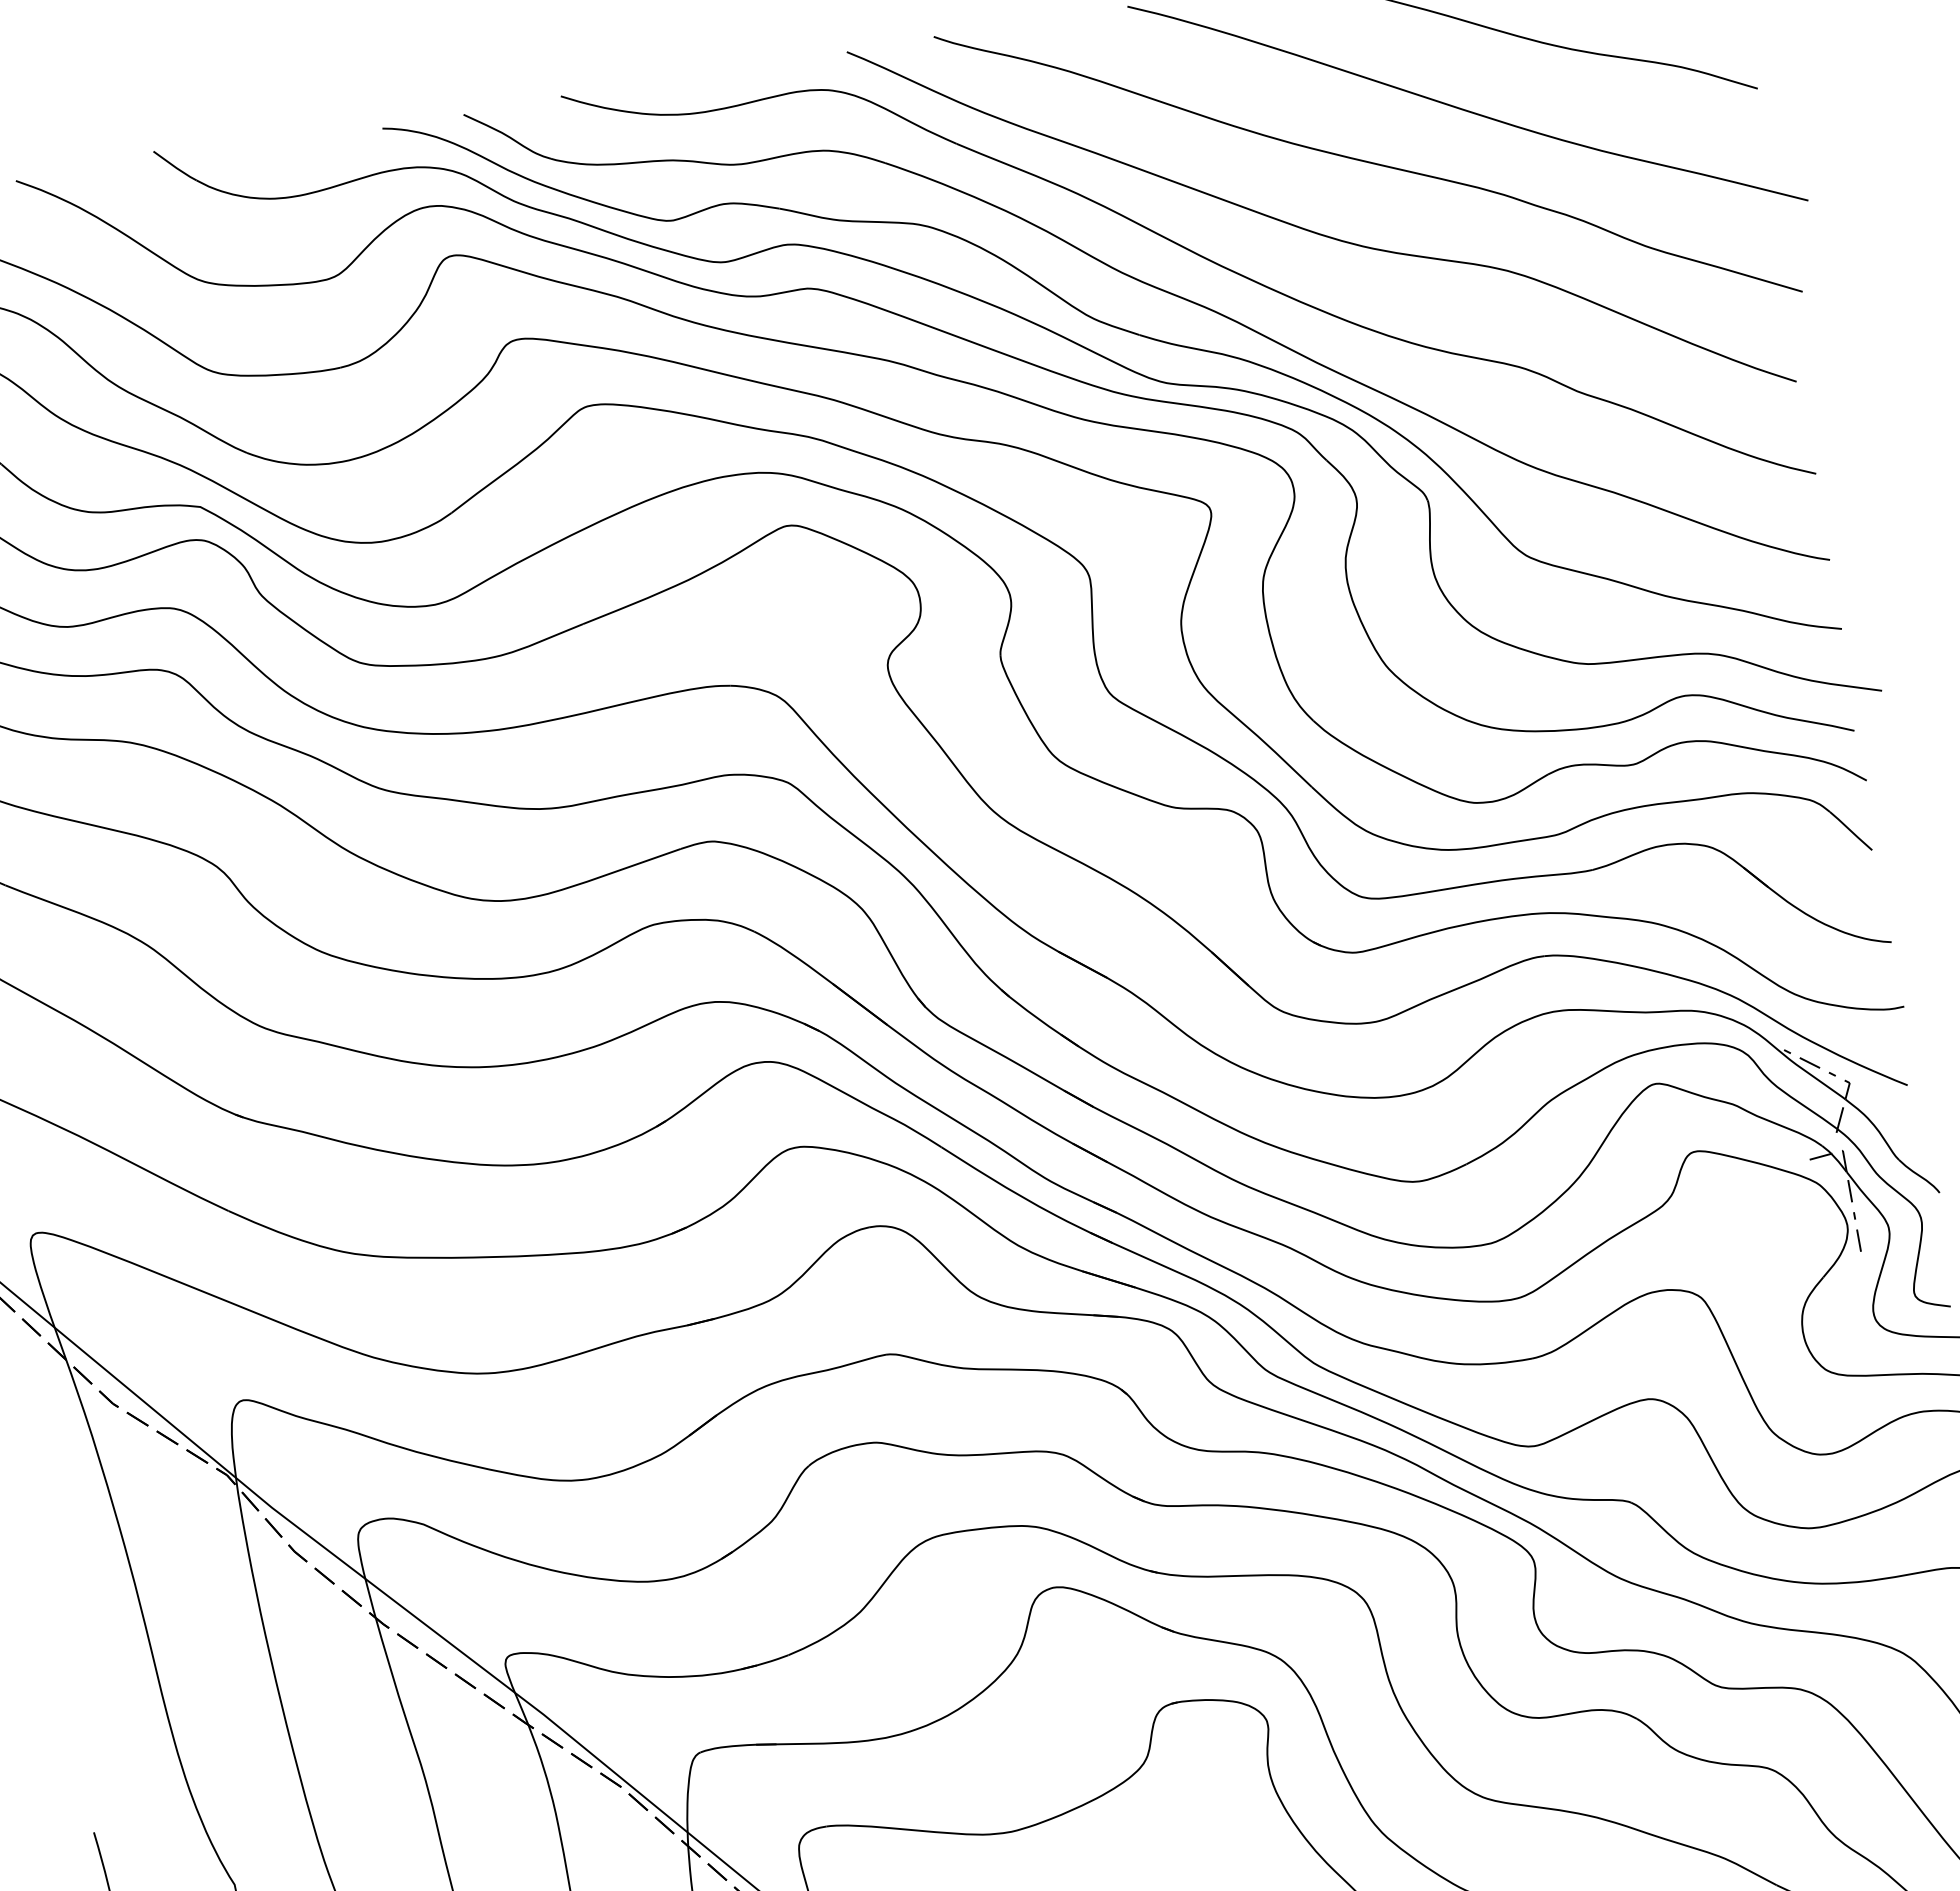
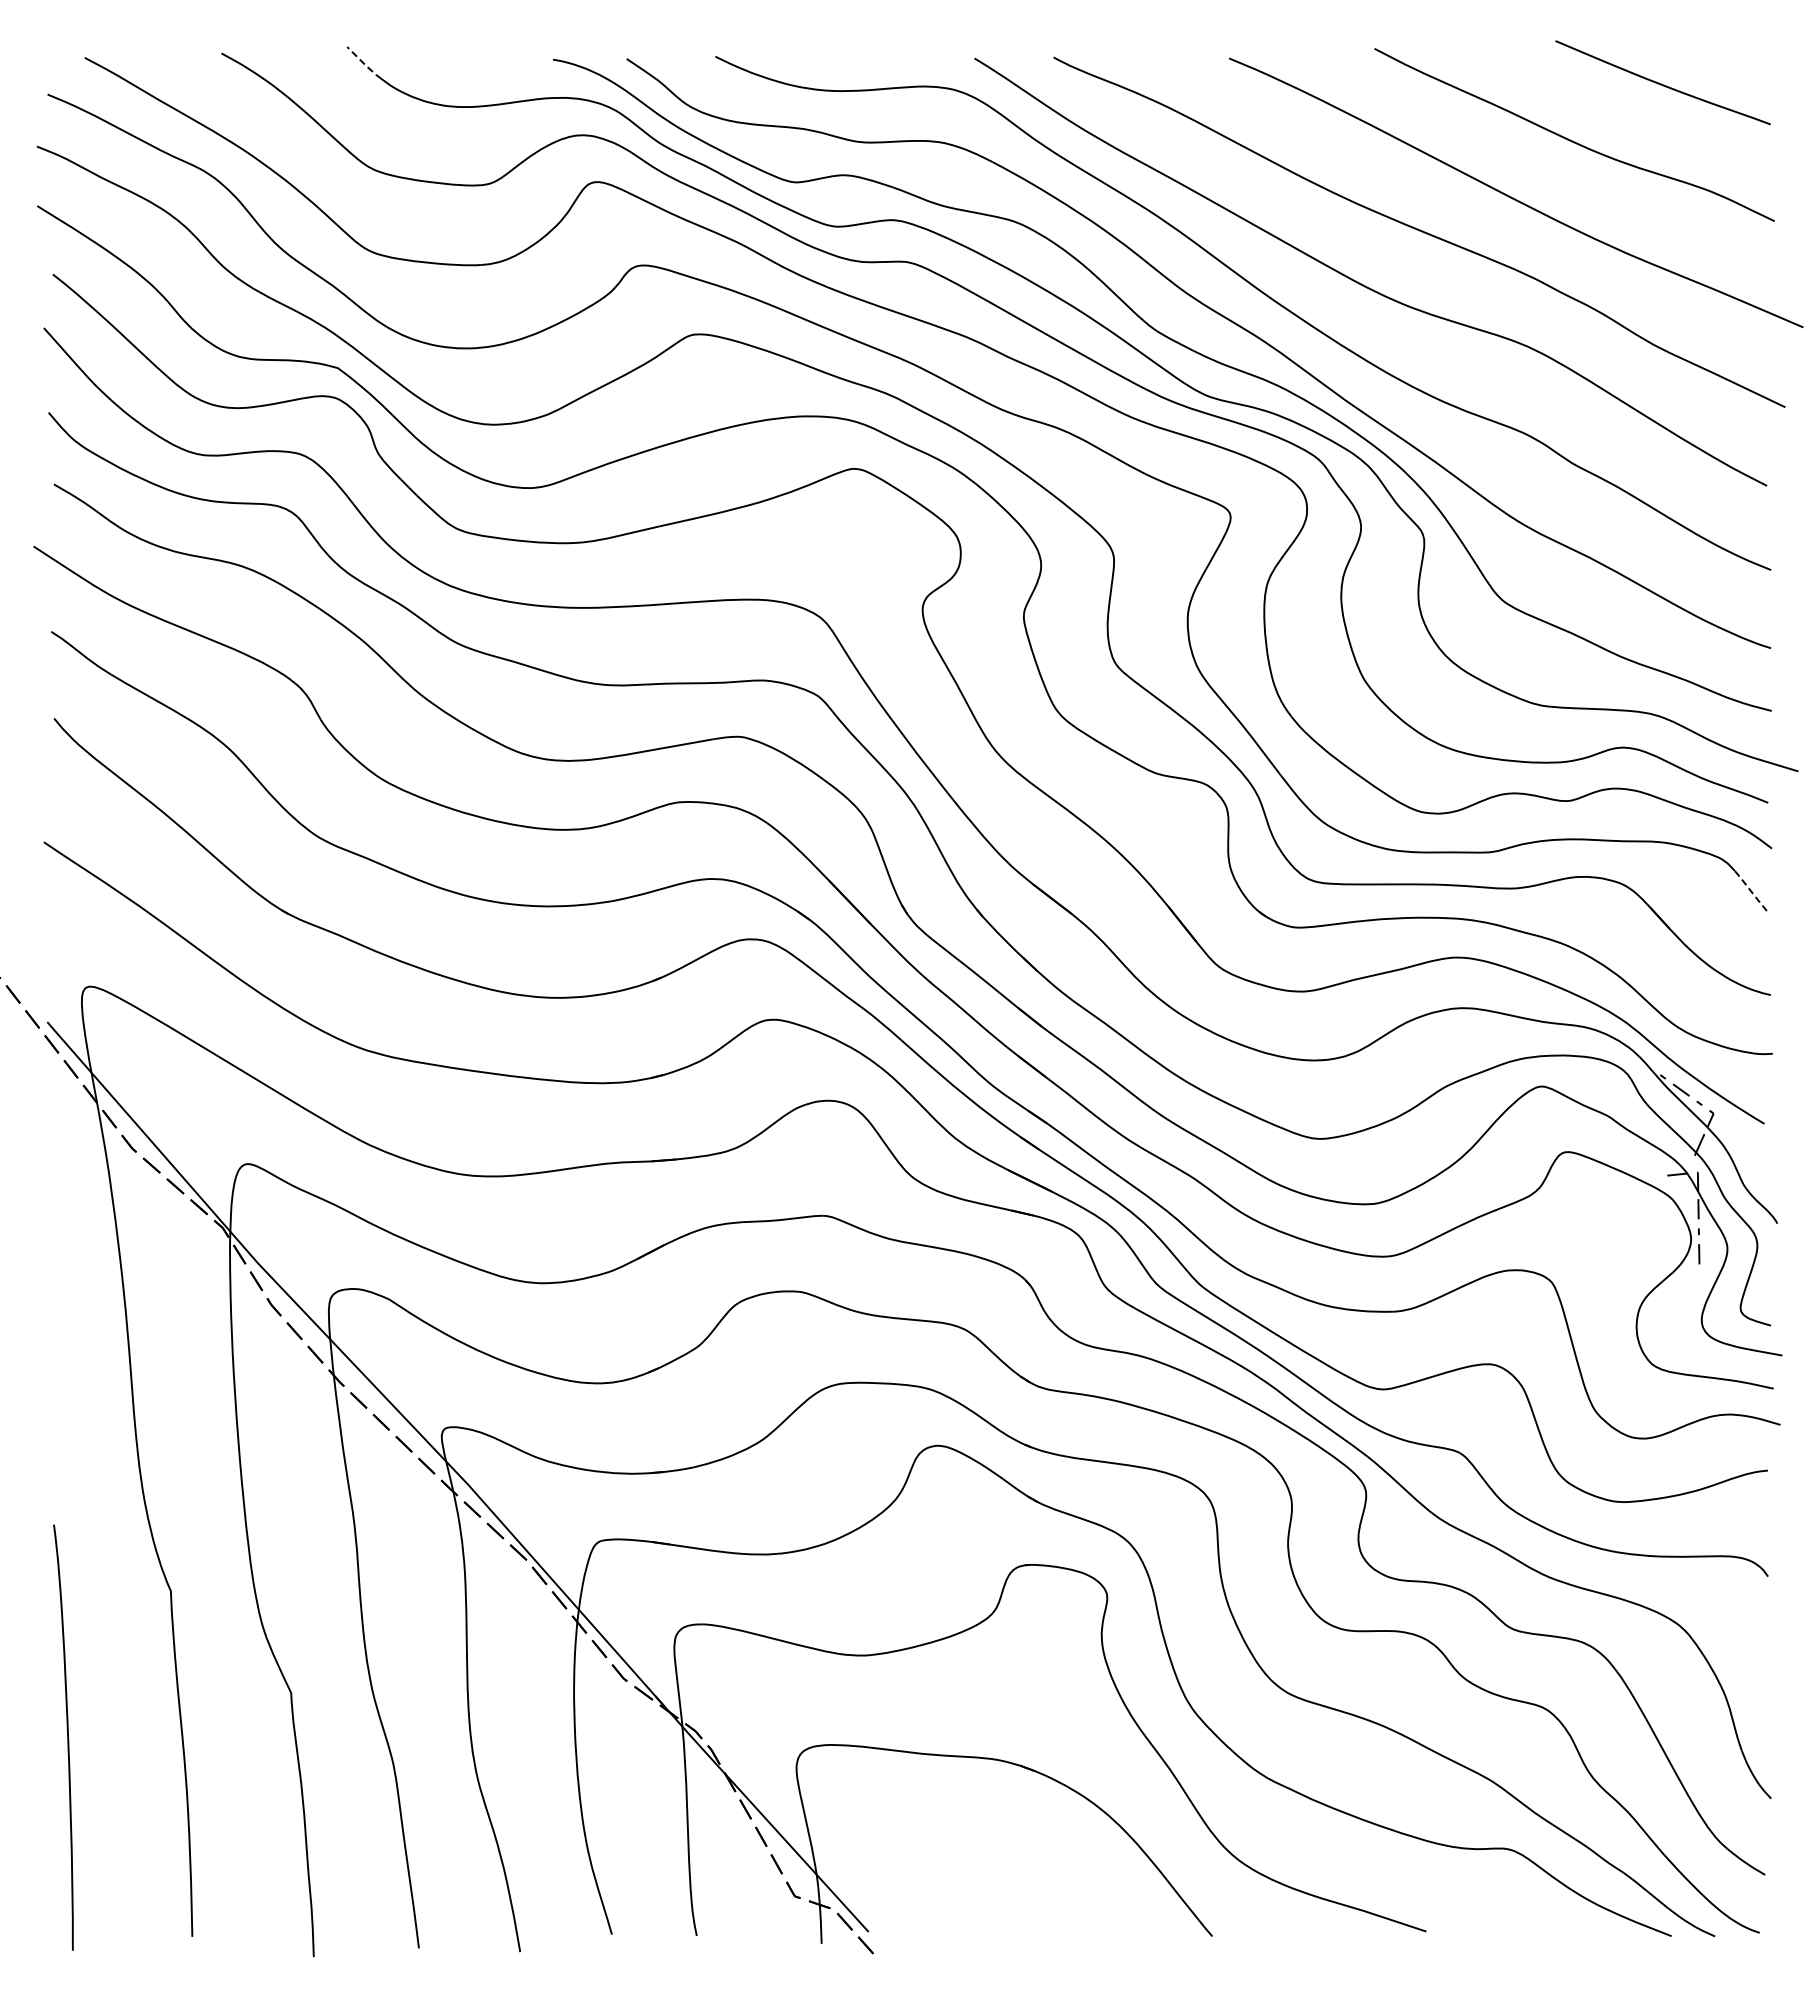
line: (175, 167) -> (364, 64), solid -> dashed
line: (1850, 830) -> (1750, 890), solid -> dashed

